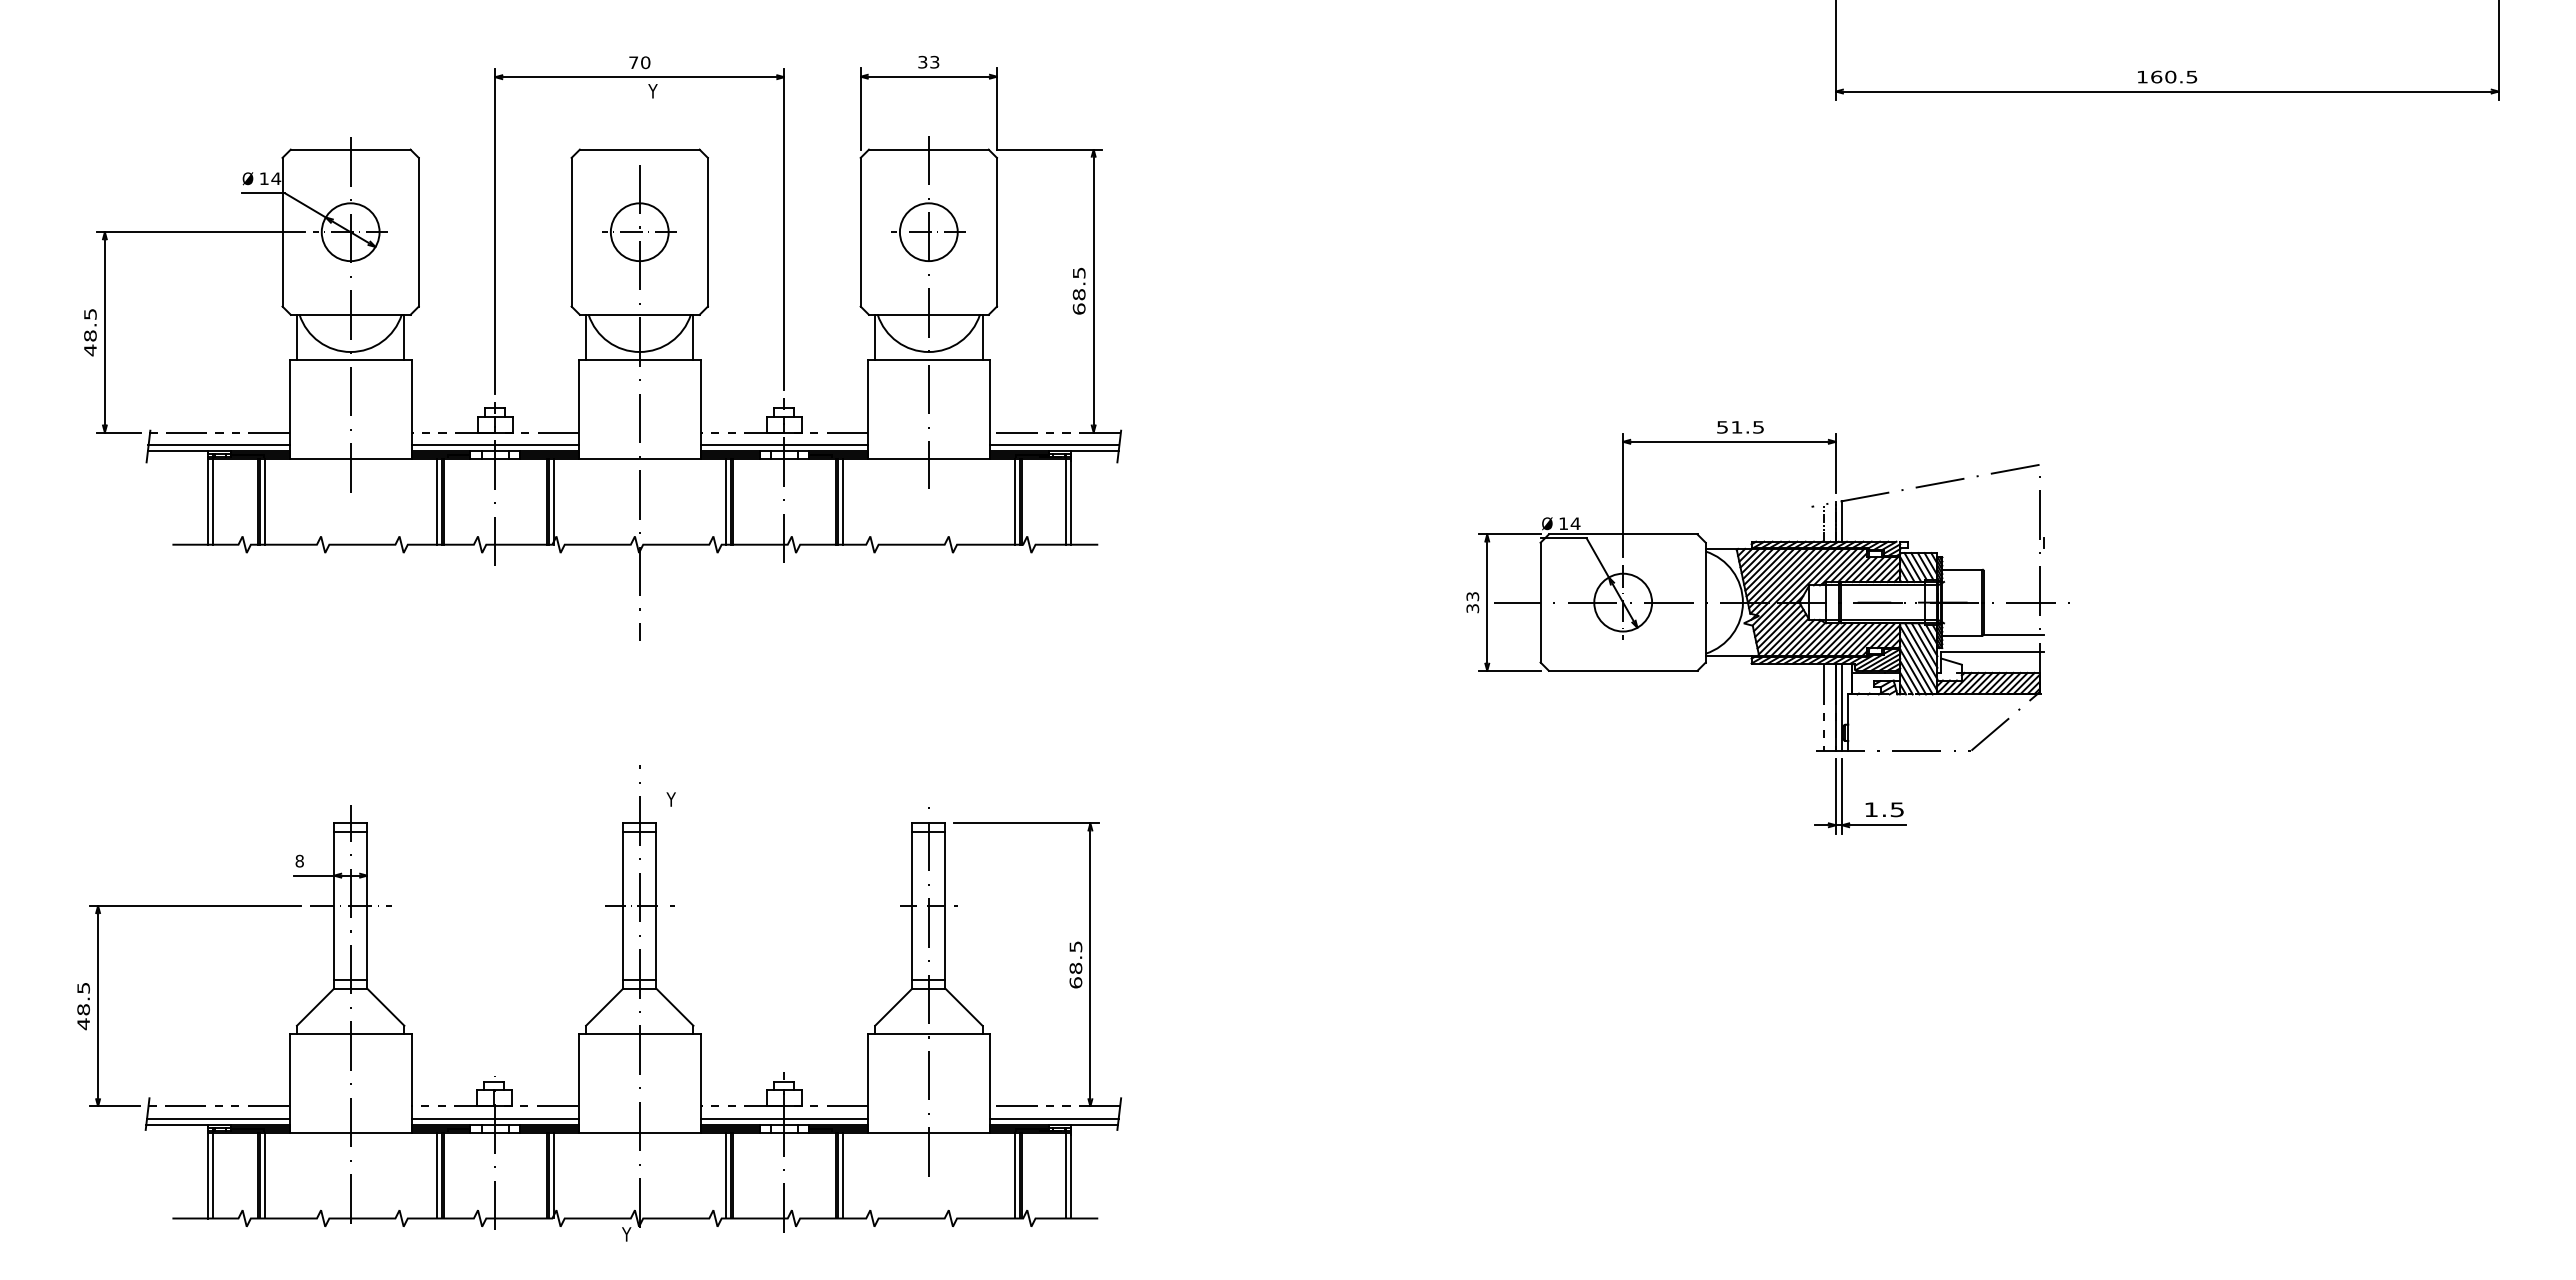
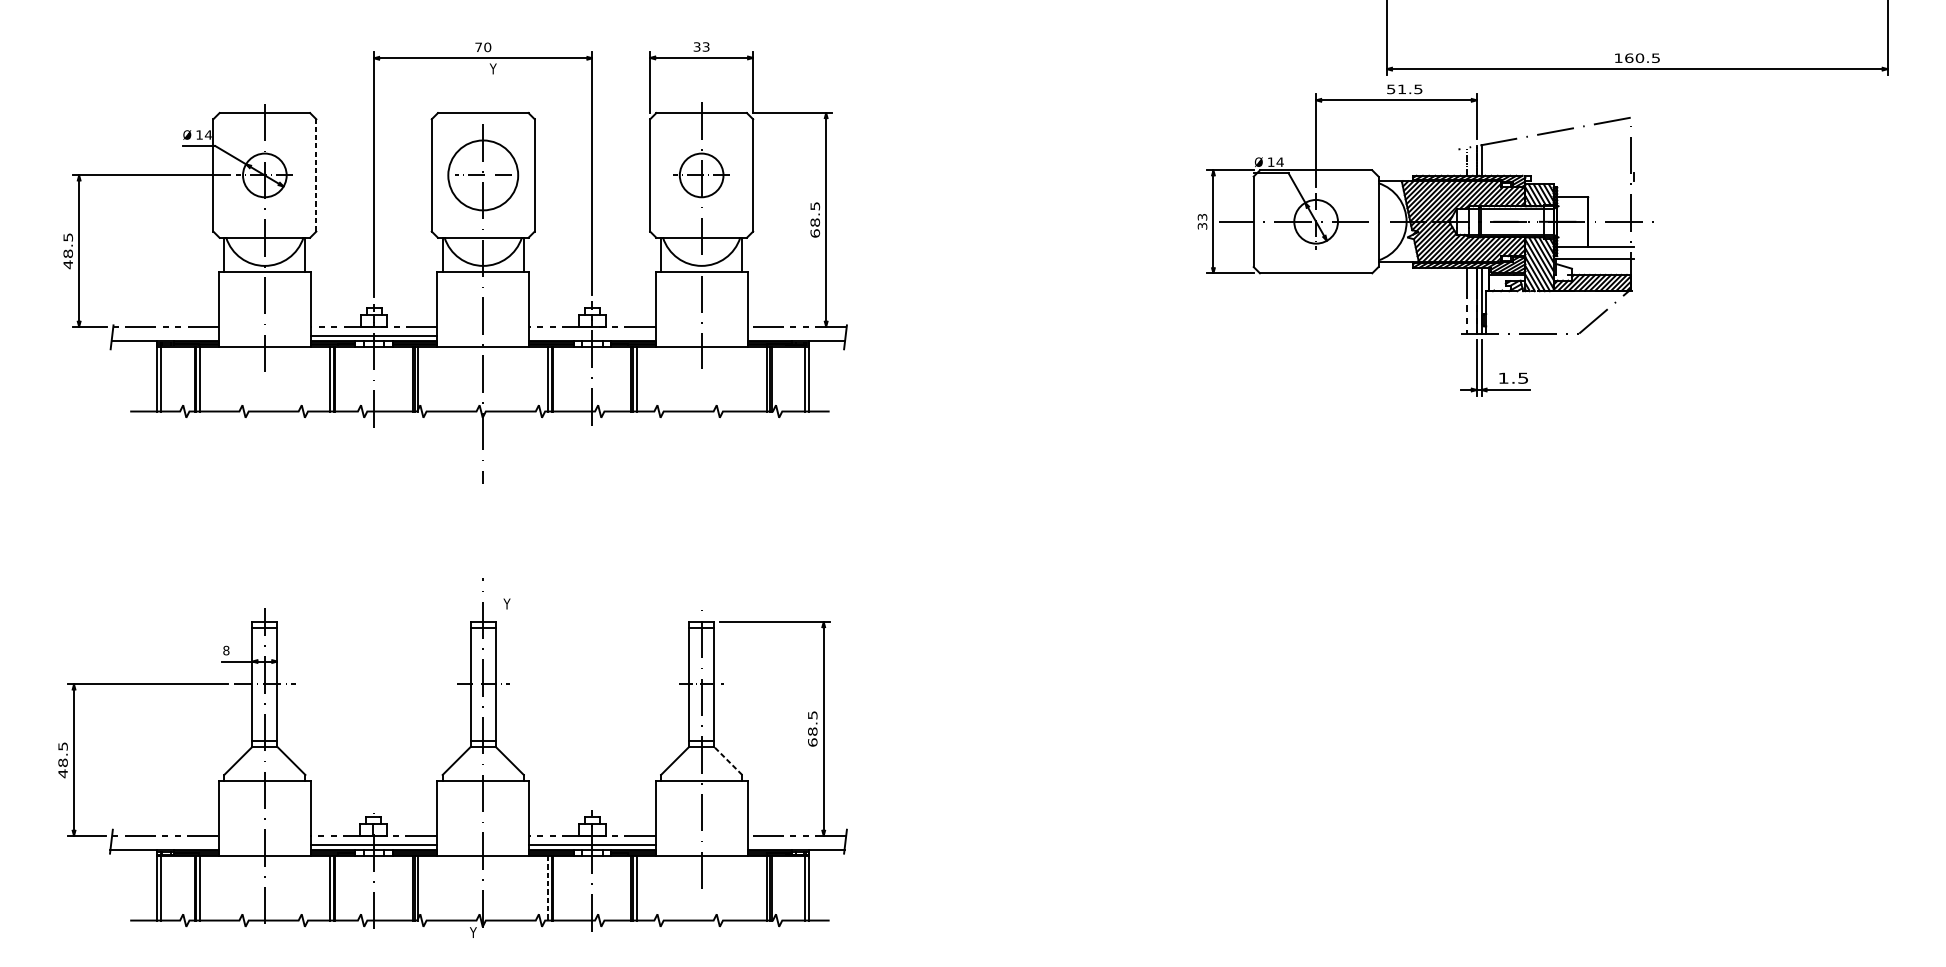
line: (418, 231) -> (316, 174), solid -> dashed
circle: (639, 232) -> (483, 175), size x1.6
line: (218, 444) -> (164, 335), removed
line: (783, 444) -> (591, 335), removed
line: (1053, 444) -> (795, 335), removed
part: (1767, 627) -> (1425, 240), moved
line: (963, 1006) -> (727, 760), solid -> dashed
line: (217, 1118) -> (164, 845), removed
line: (1053, 1118) -> (795, 845), removed
line: (725, 1175) -> (548, 888), solid -> dashed

